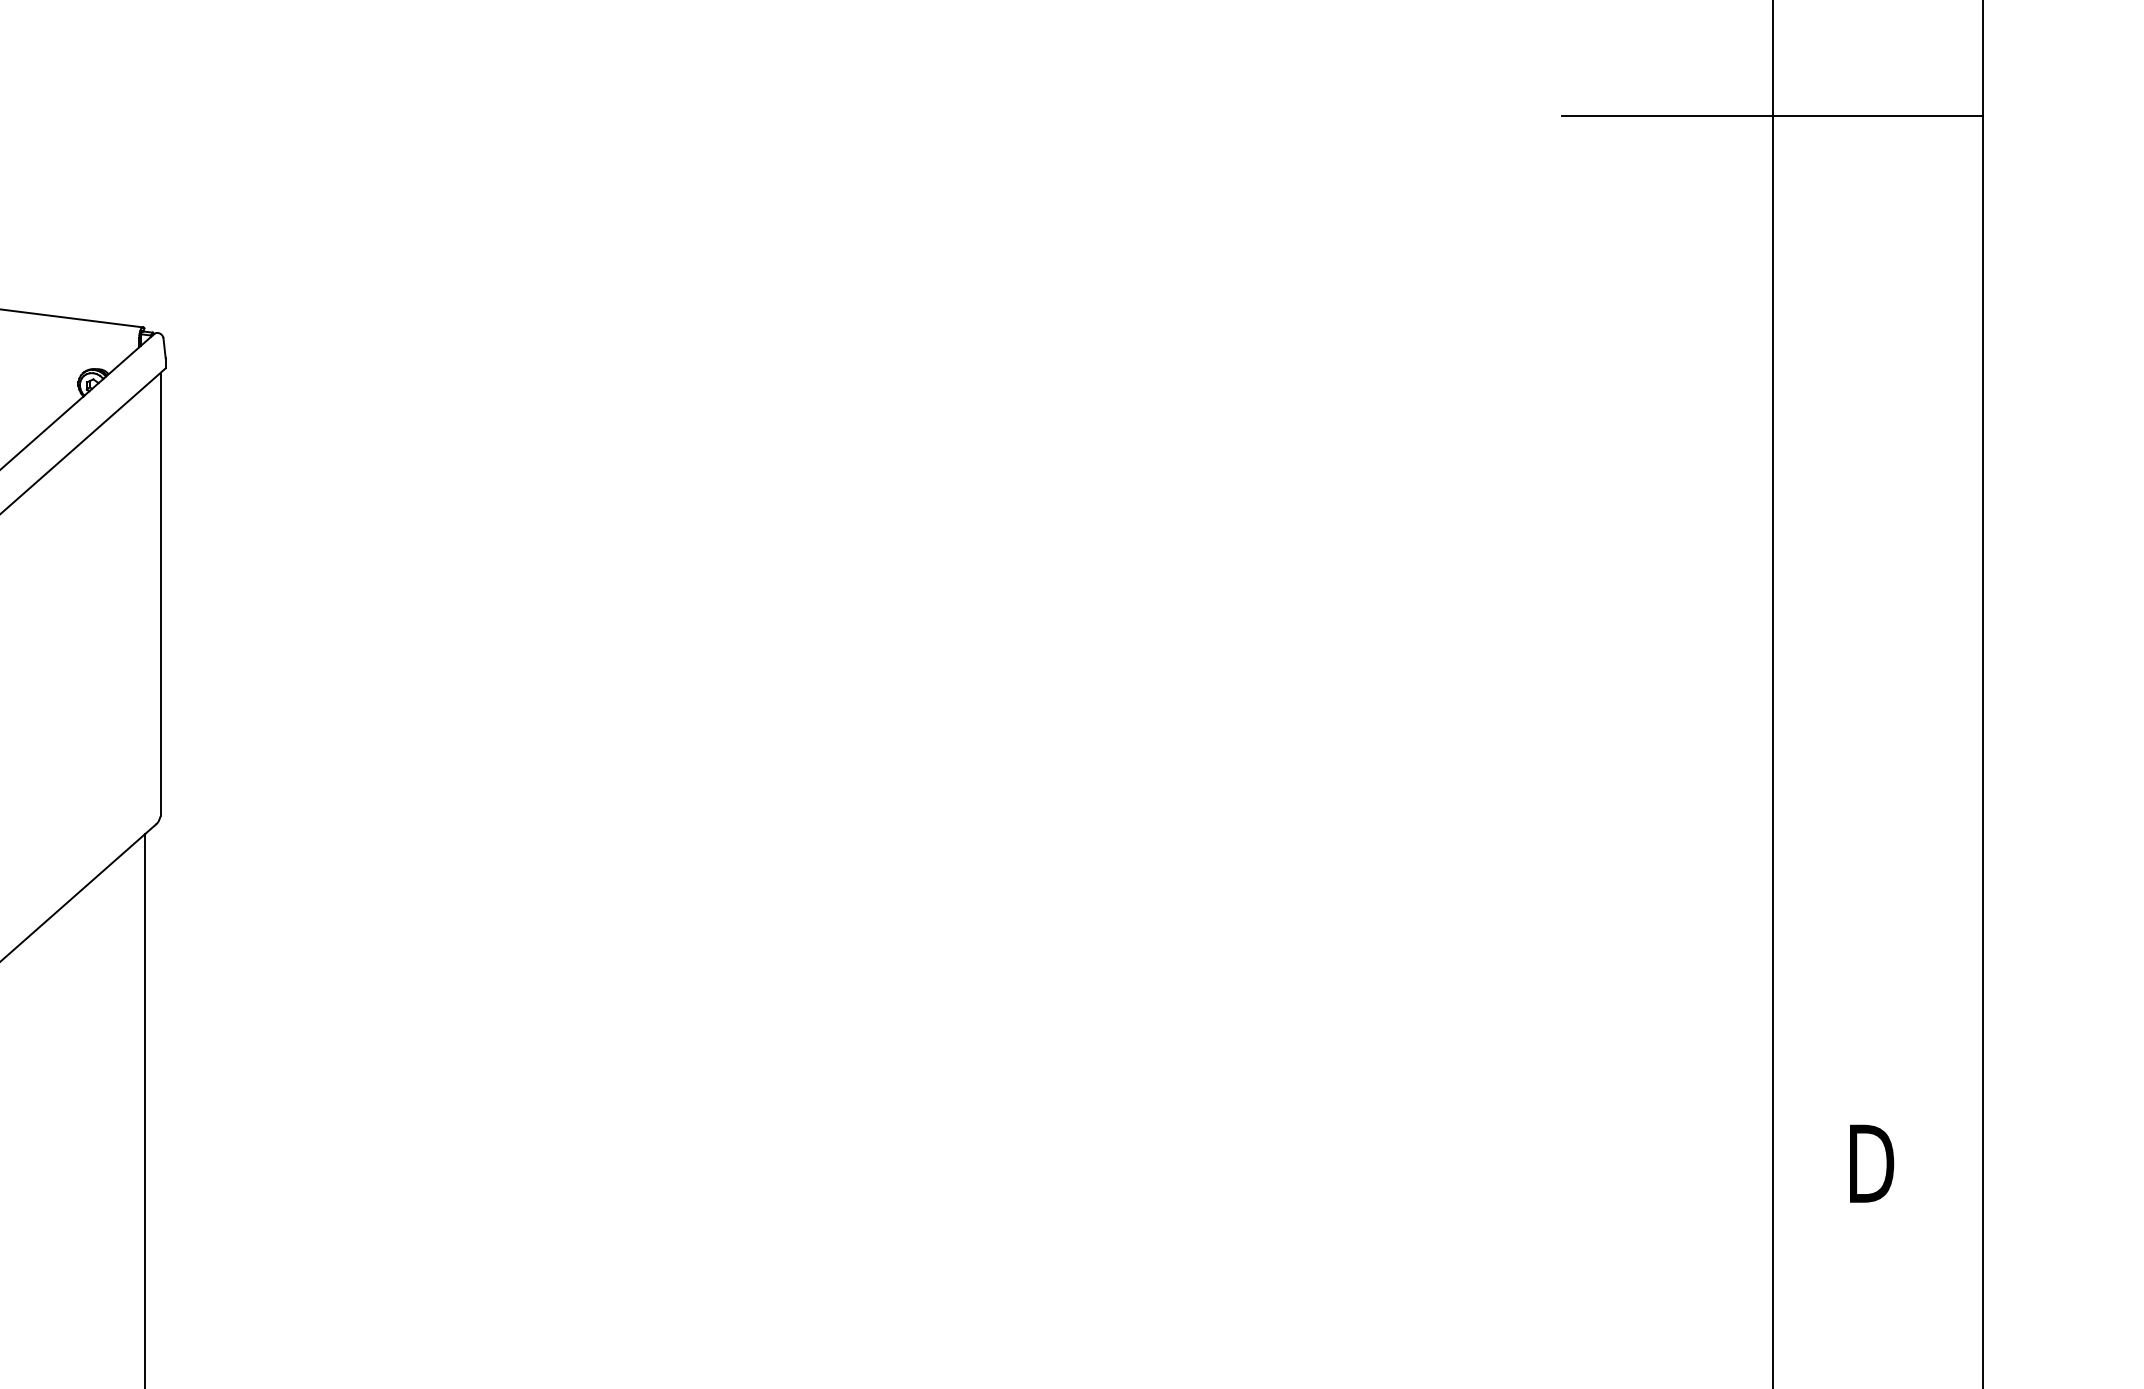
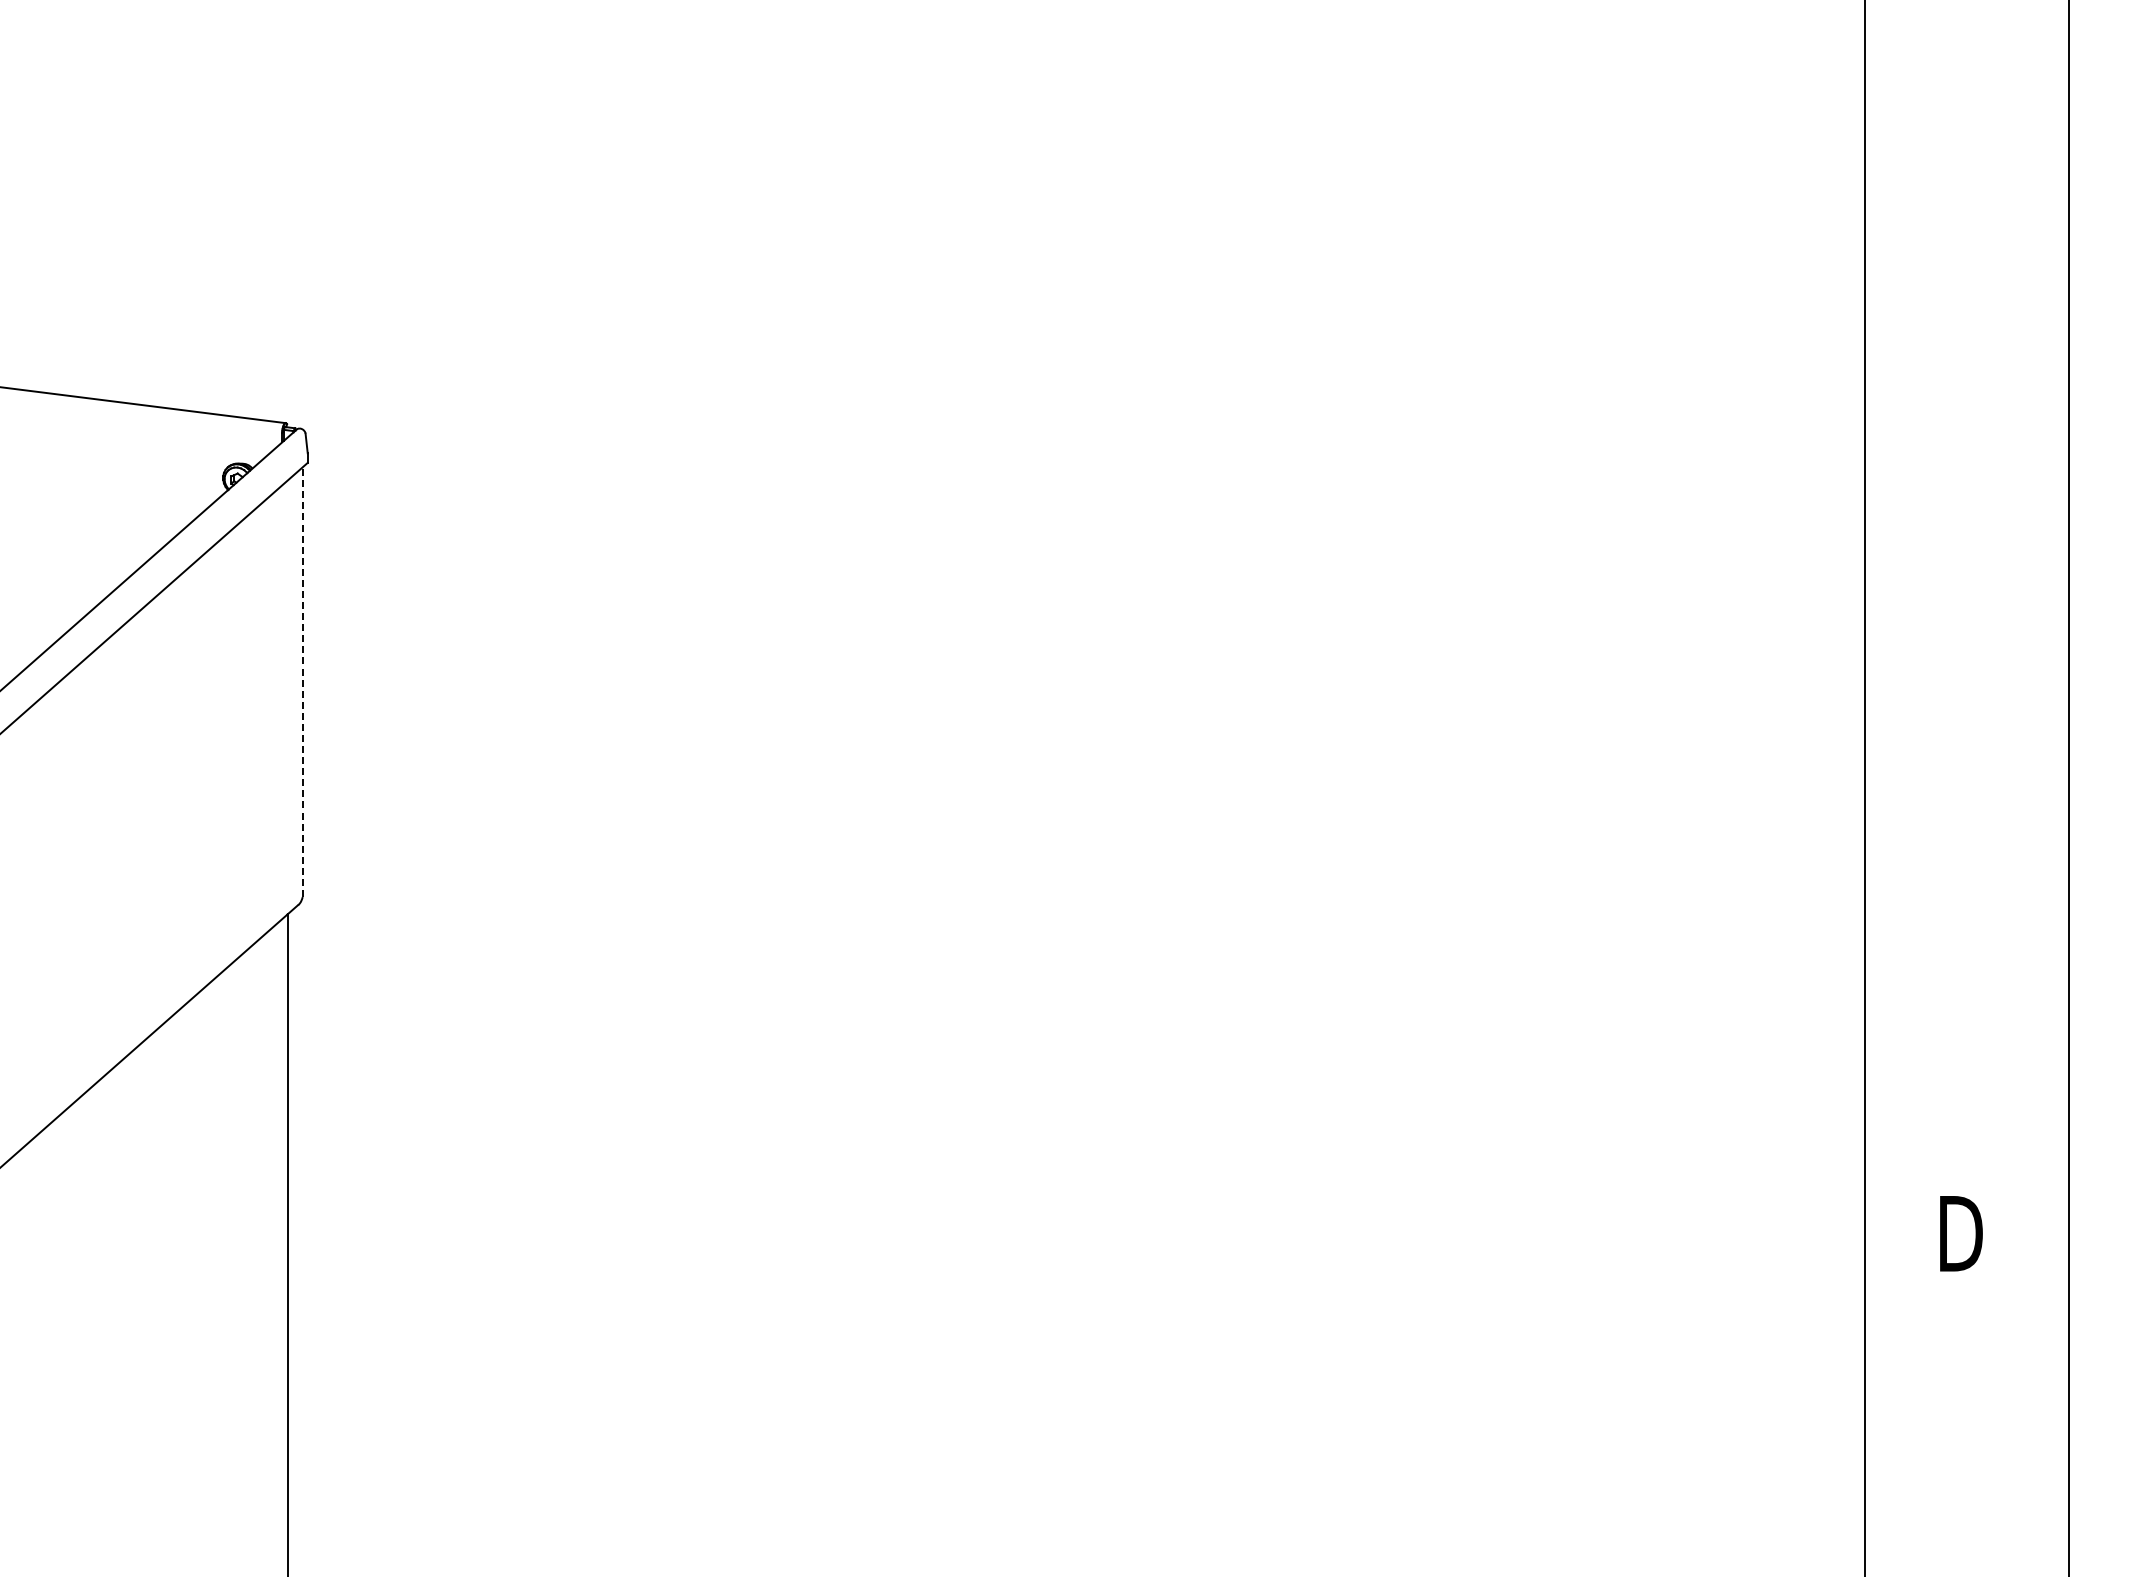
line: (1773, 116) -> (1865, 218), removed
line: (160, 594) -> (302, 682), solid -> dashed

